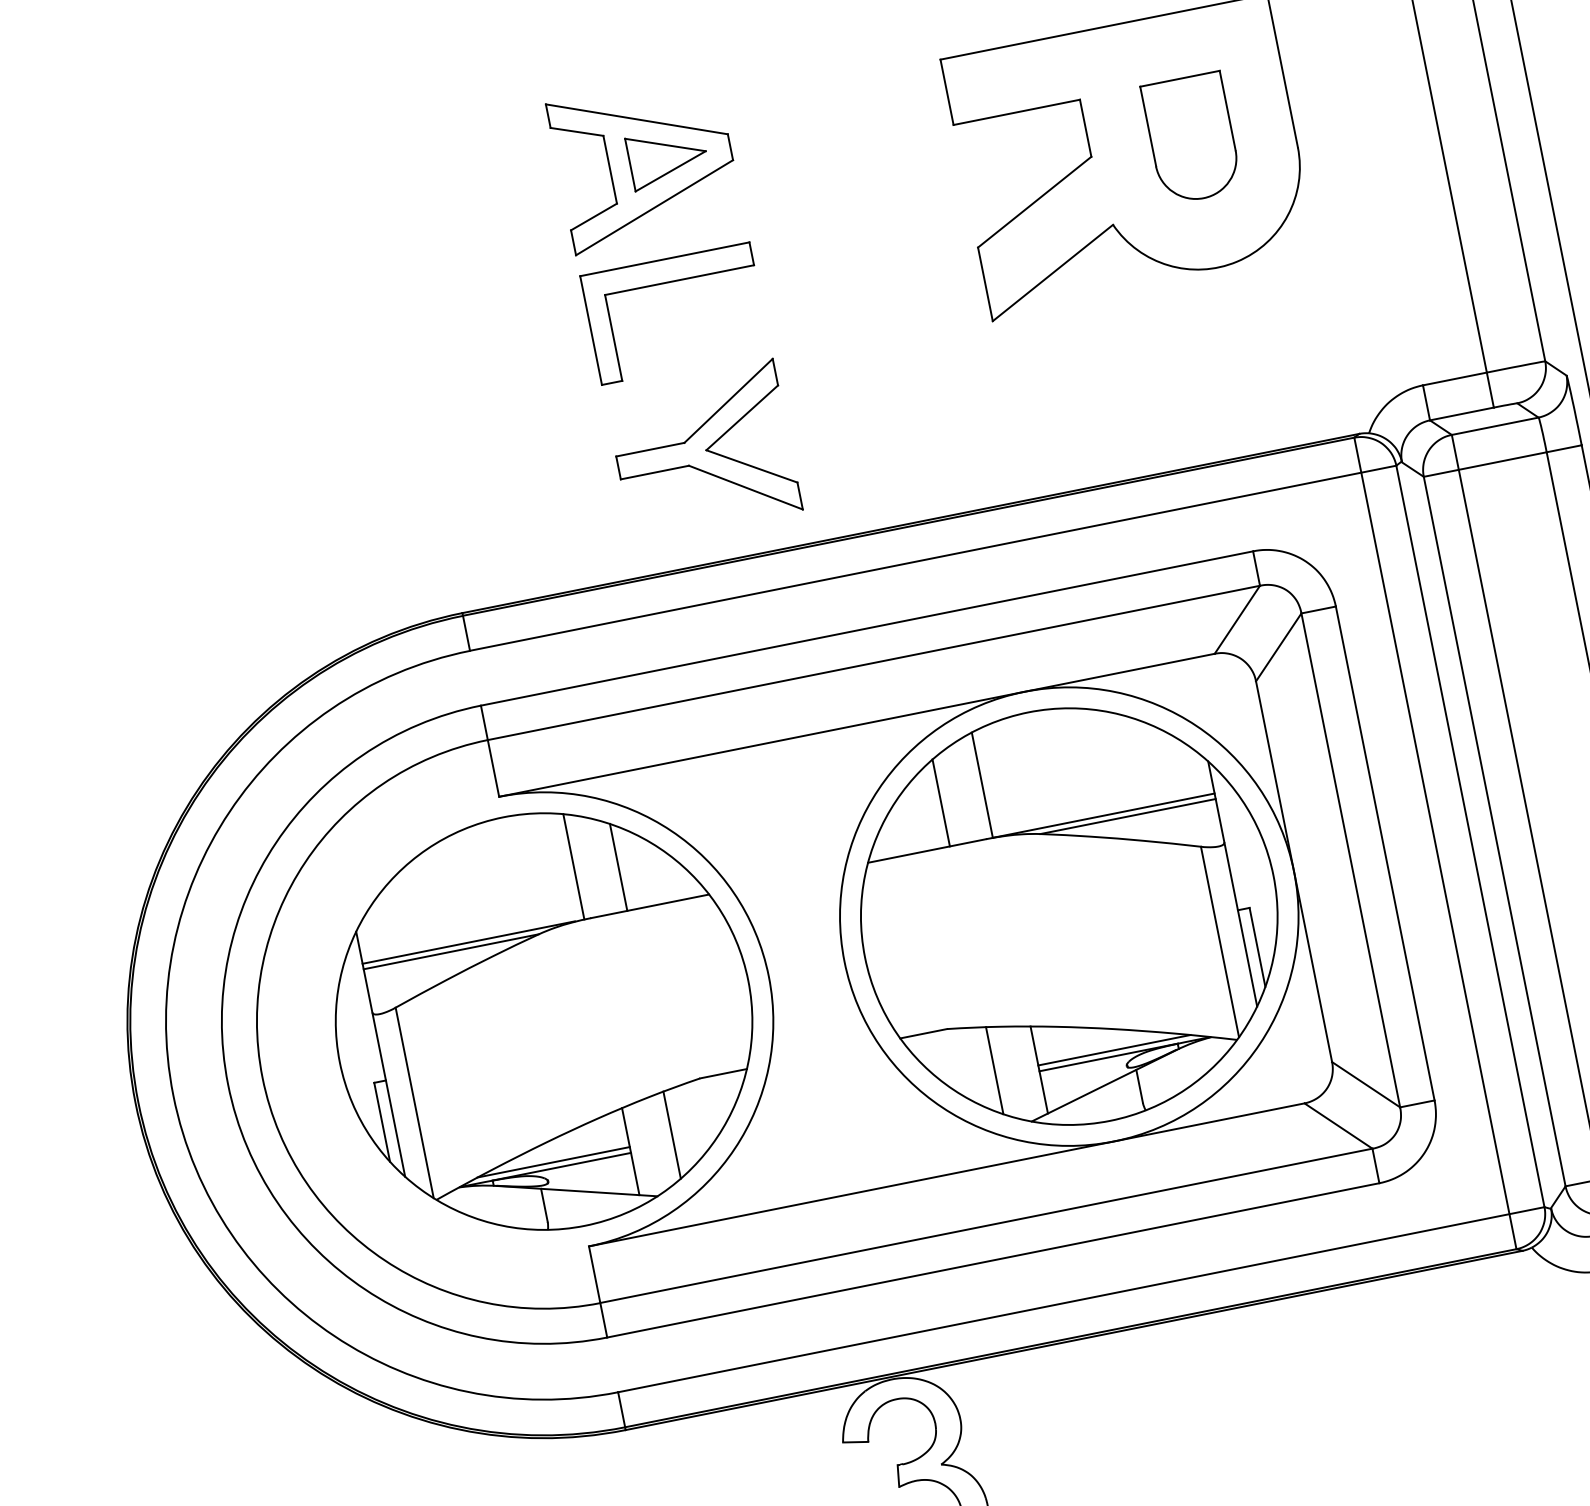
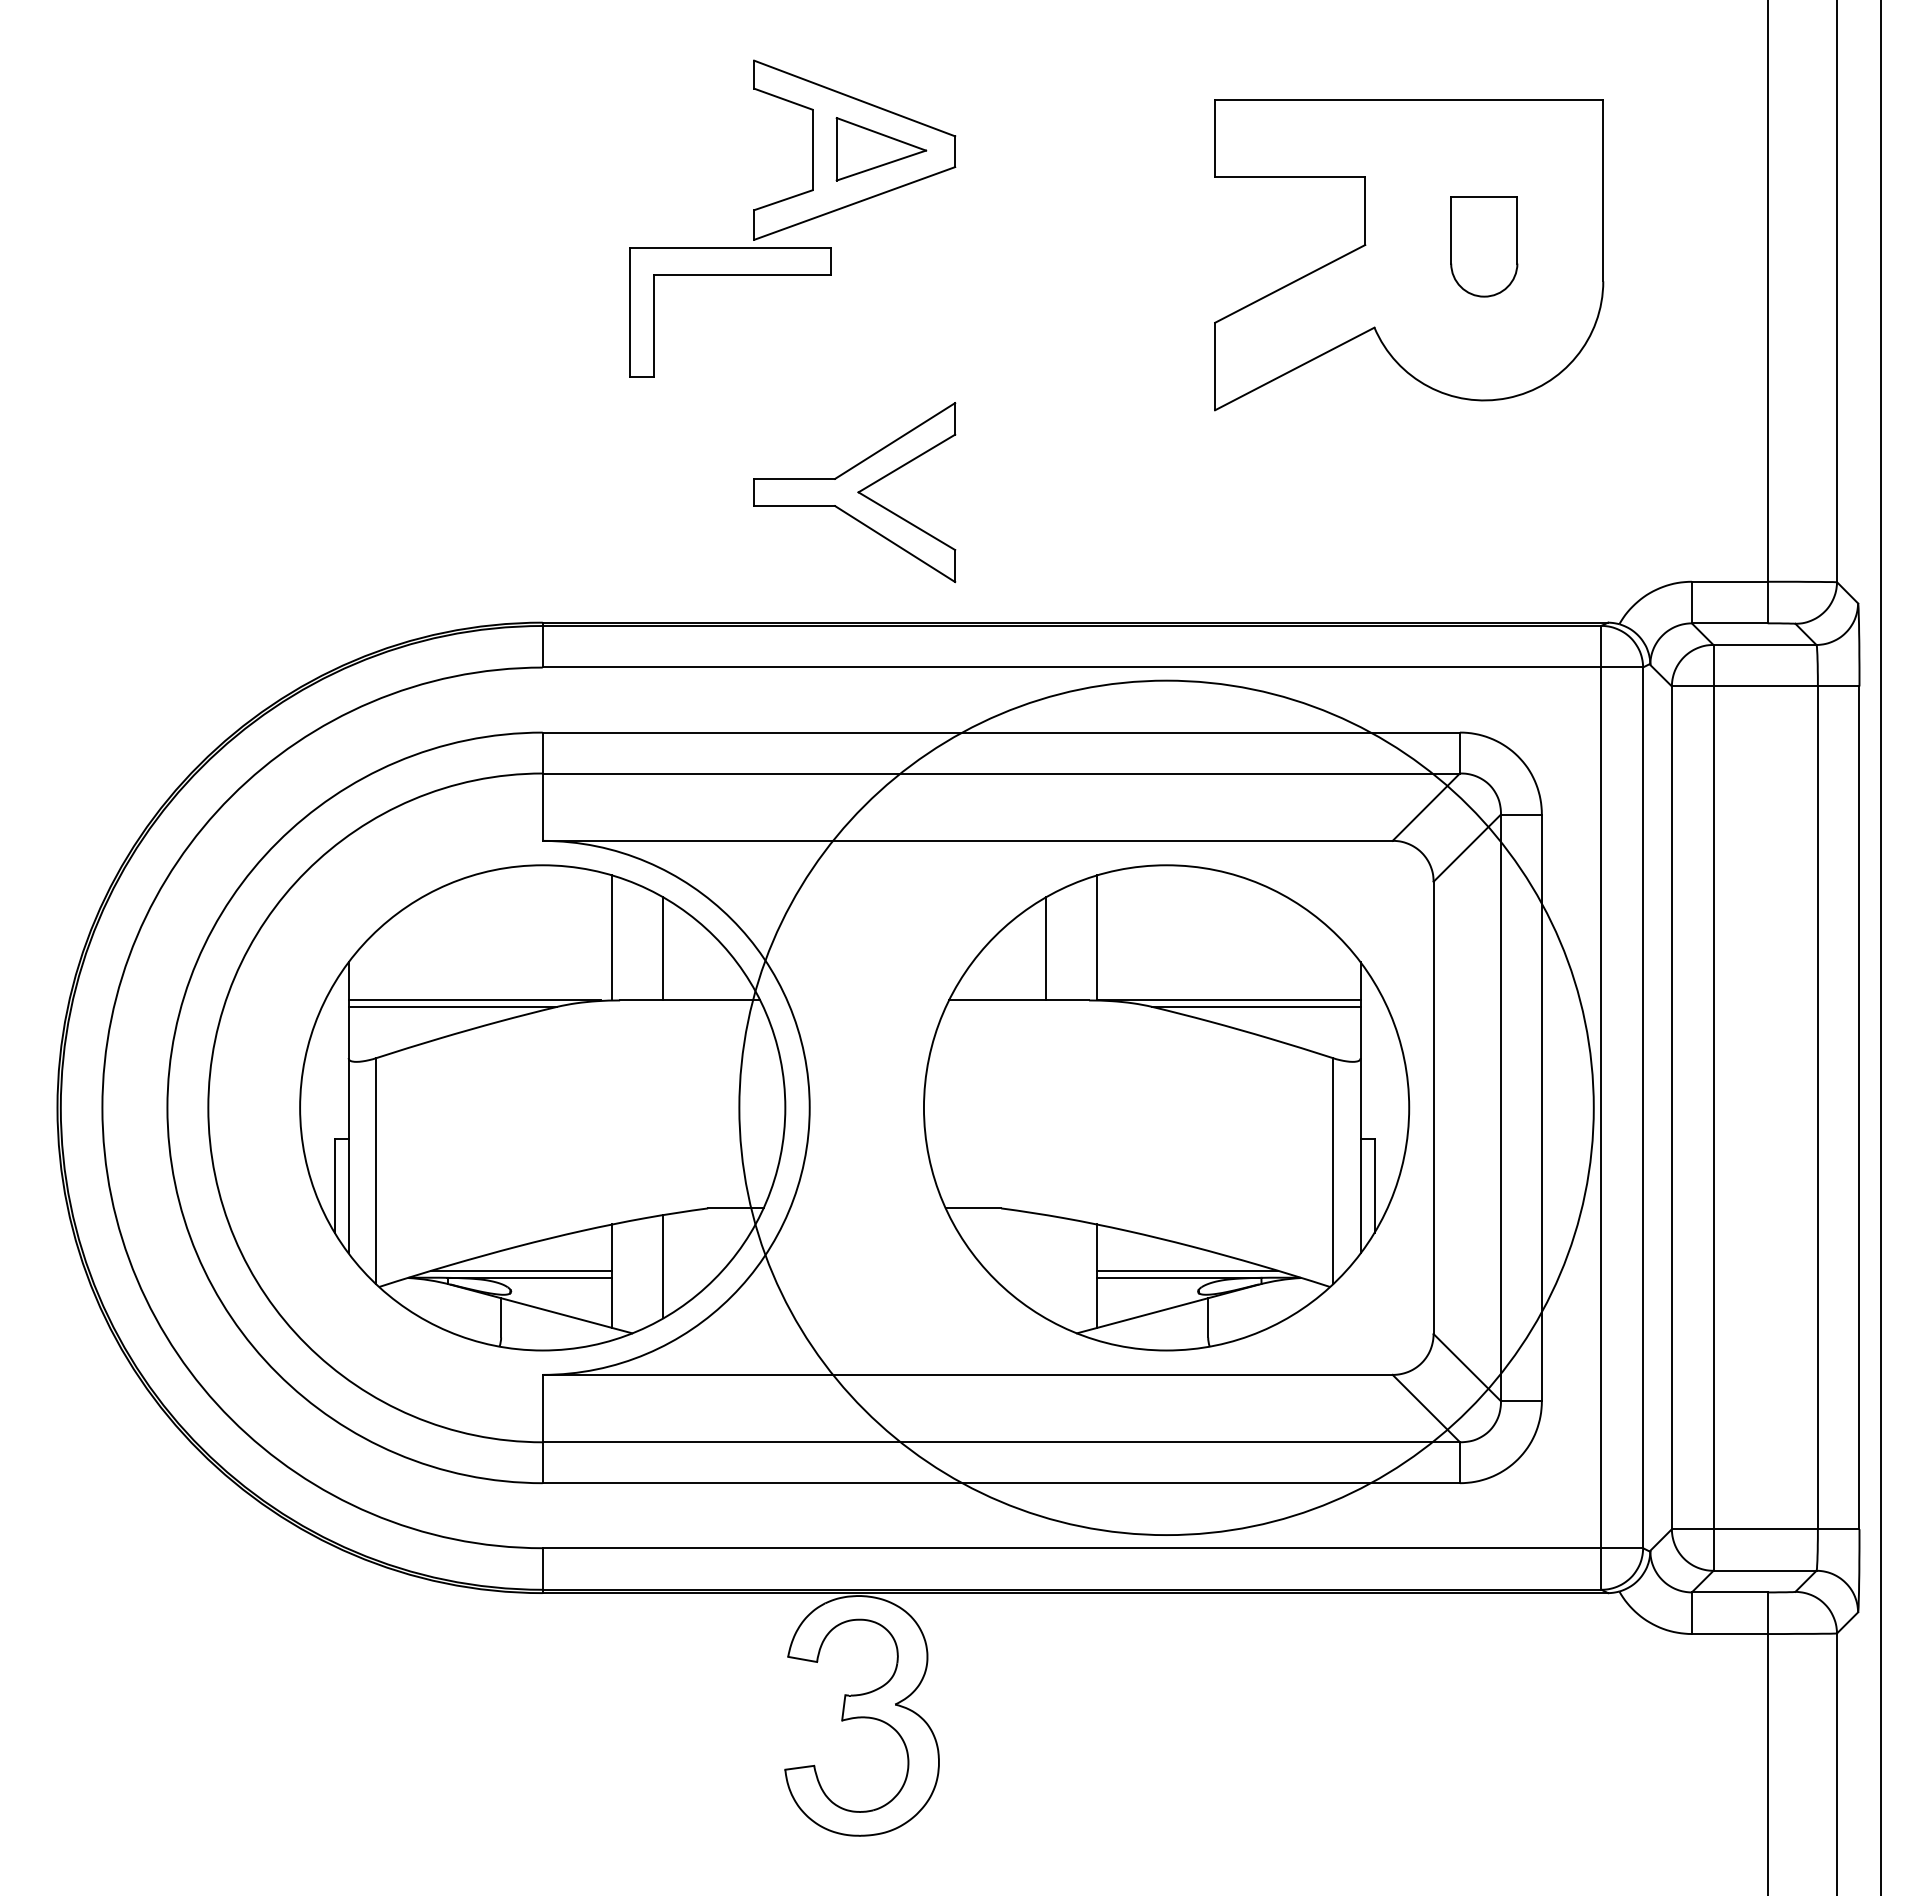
part: (1192, 137) -> (1484, 246), size x0.7
part: (669, 282) -> (730, 275), moved
circle: (1069, 916) -> (1166, 1107), size x1.6
line: (994, 1070) -> (1046, 1266), removed

